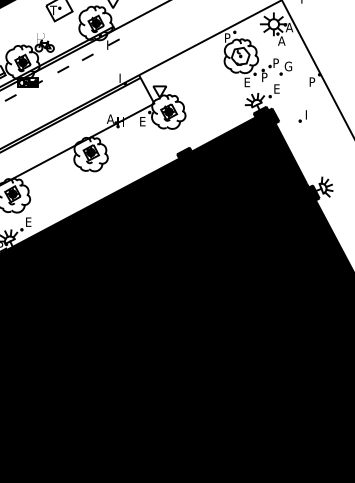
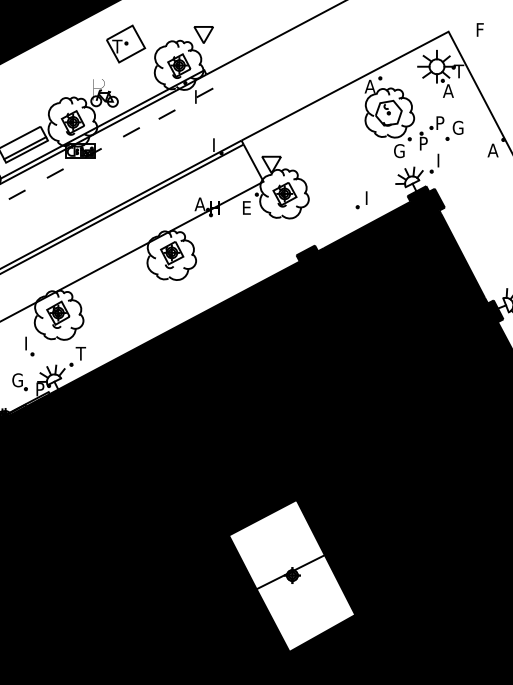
text: (289, 27) -> (459, 71), A -> T
text: (227, 37) -> (369, 85), P -> A
text: (312, 81) -> (493, 149), P -> A
text: (247, 82) -> (398, 151), E -> G
text: (277, 88) -> (442, 159), E -> I
part: (302, 116) -> (361, 200), moved
text: (27, 221) -> (79, 352), E -> T
fill: (173, 375) -> (291, 576), removed

